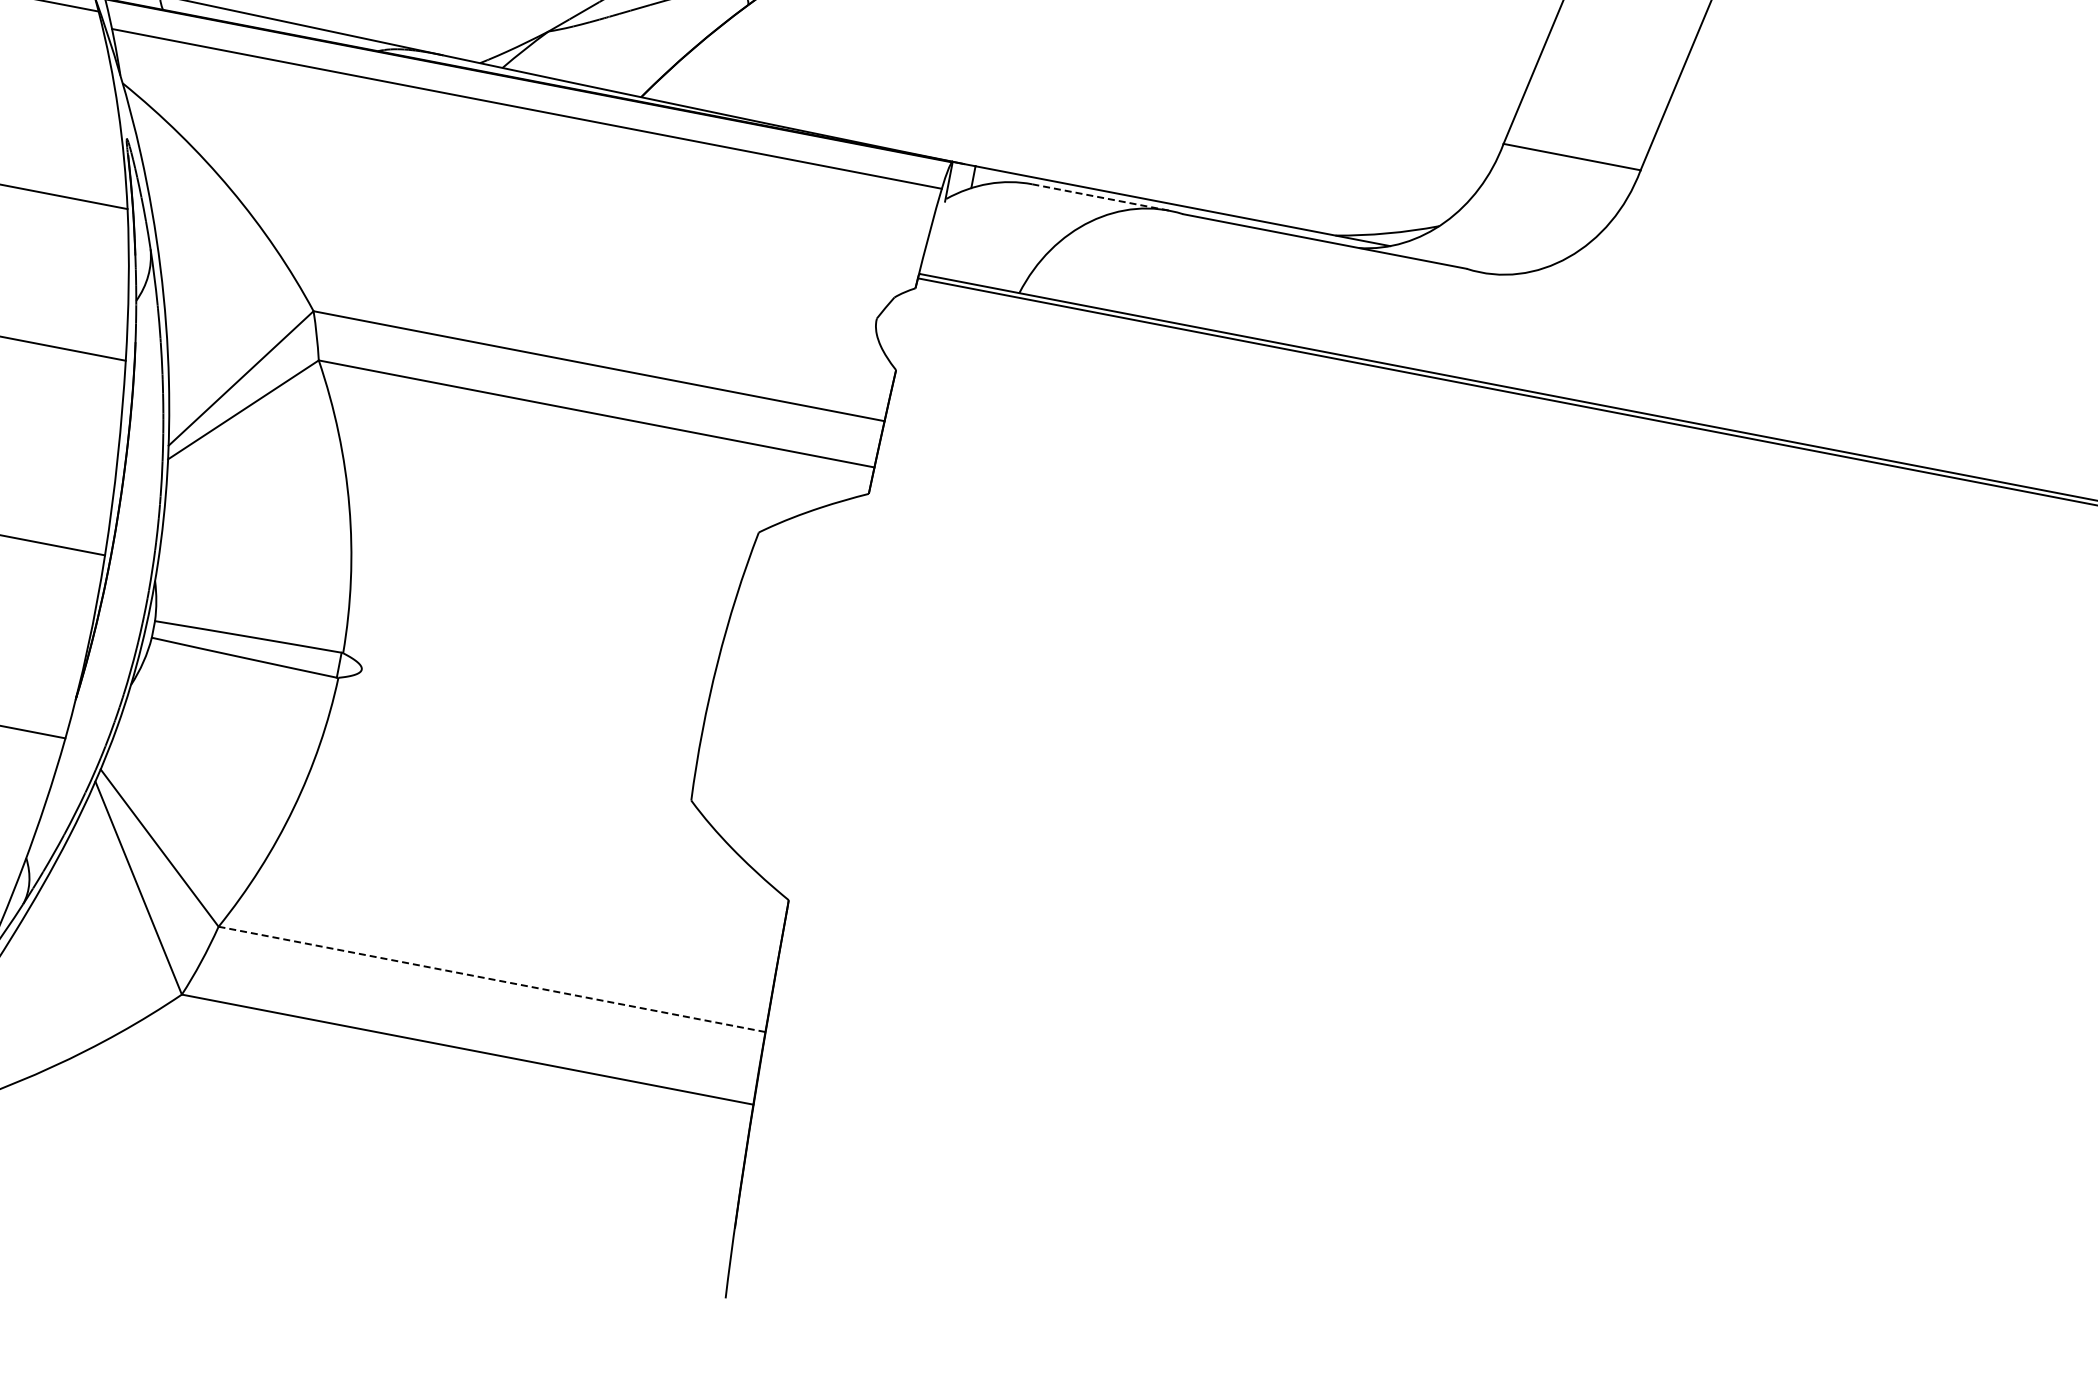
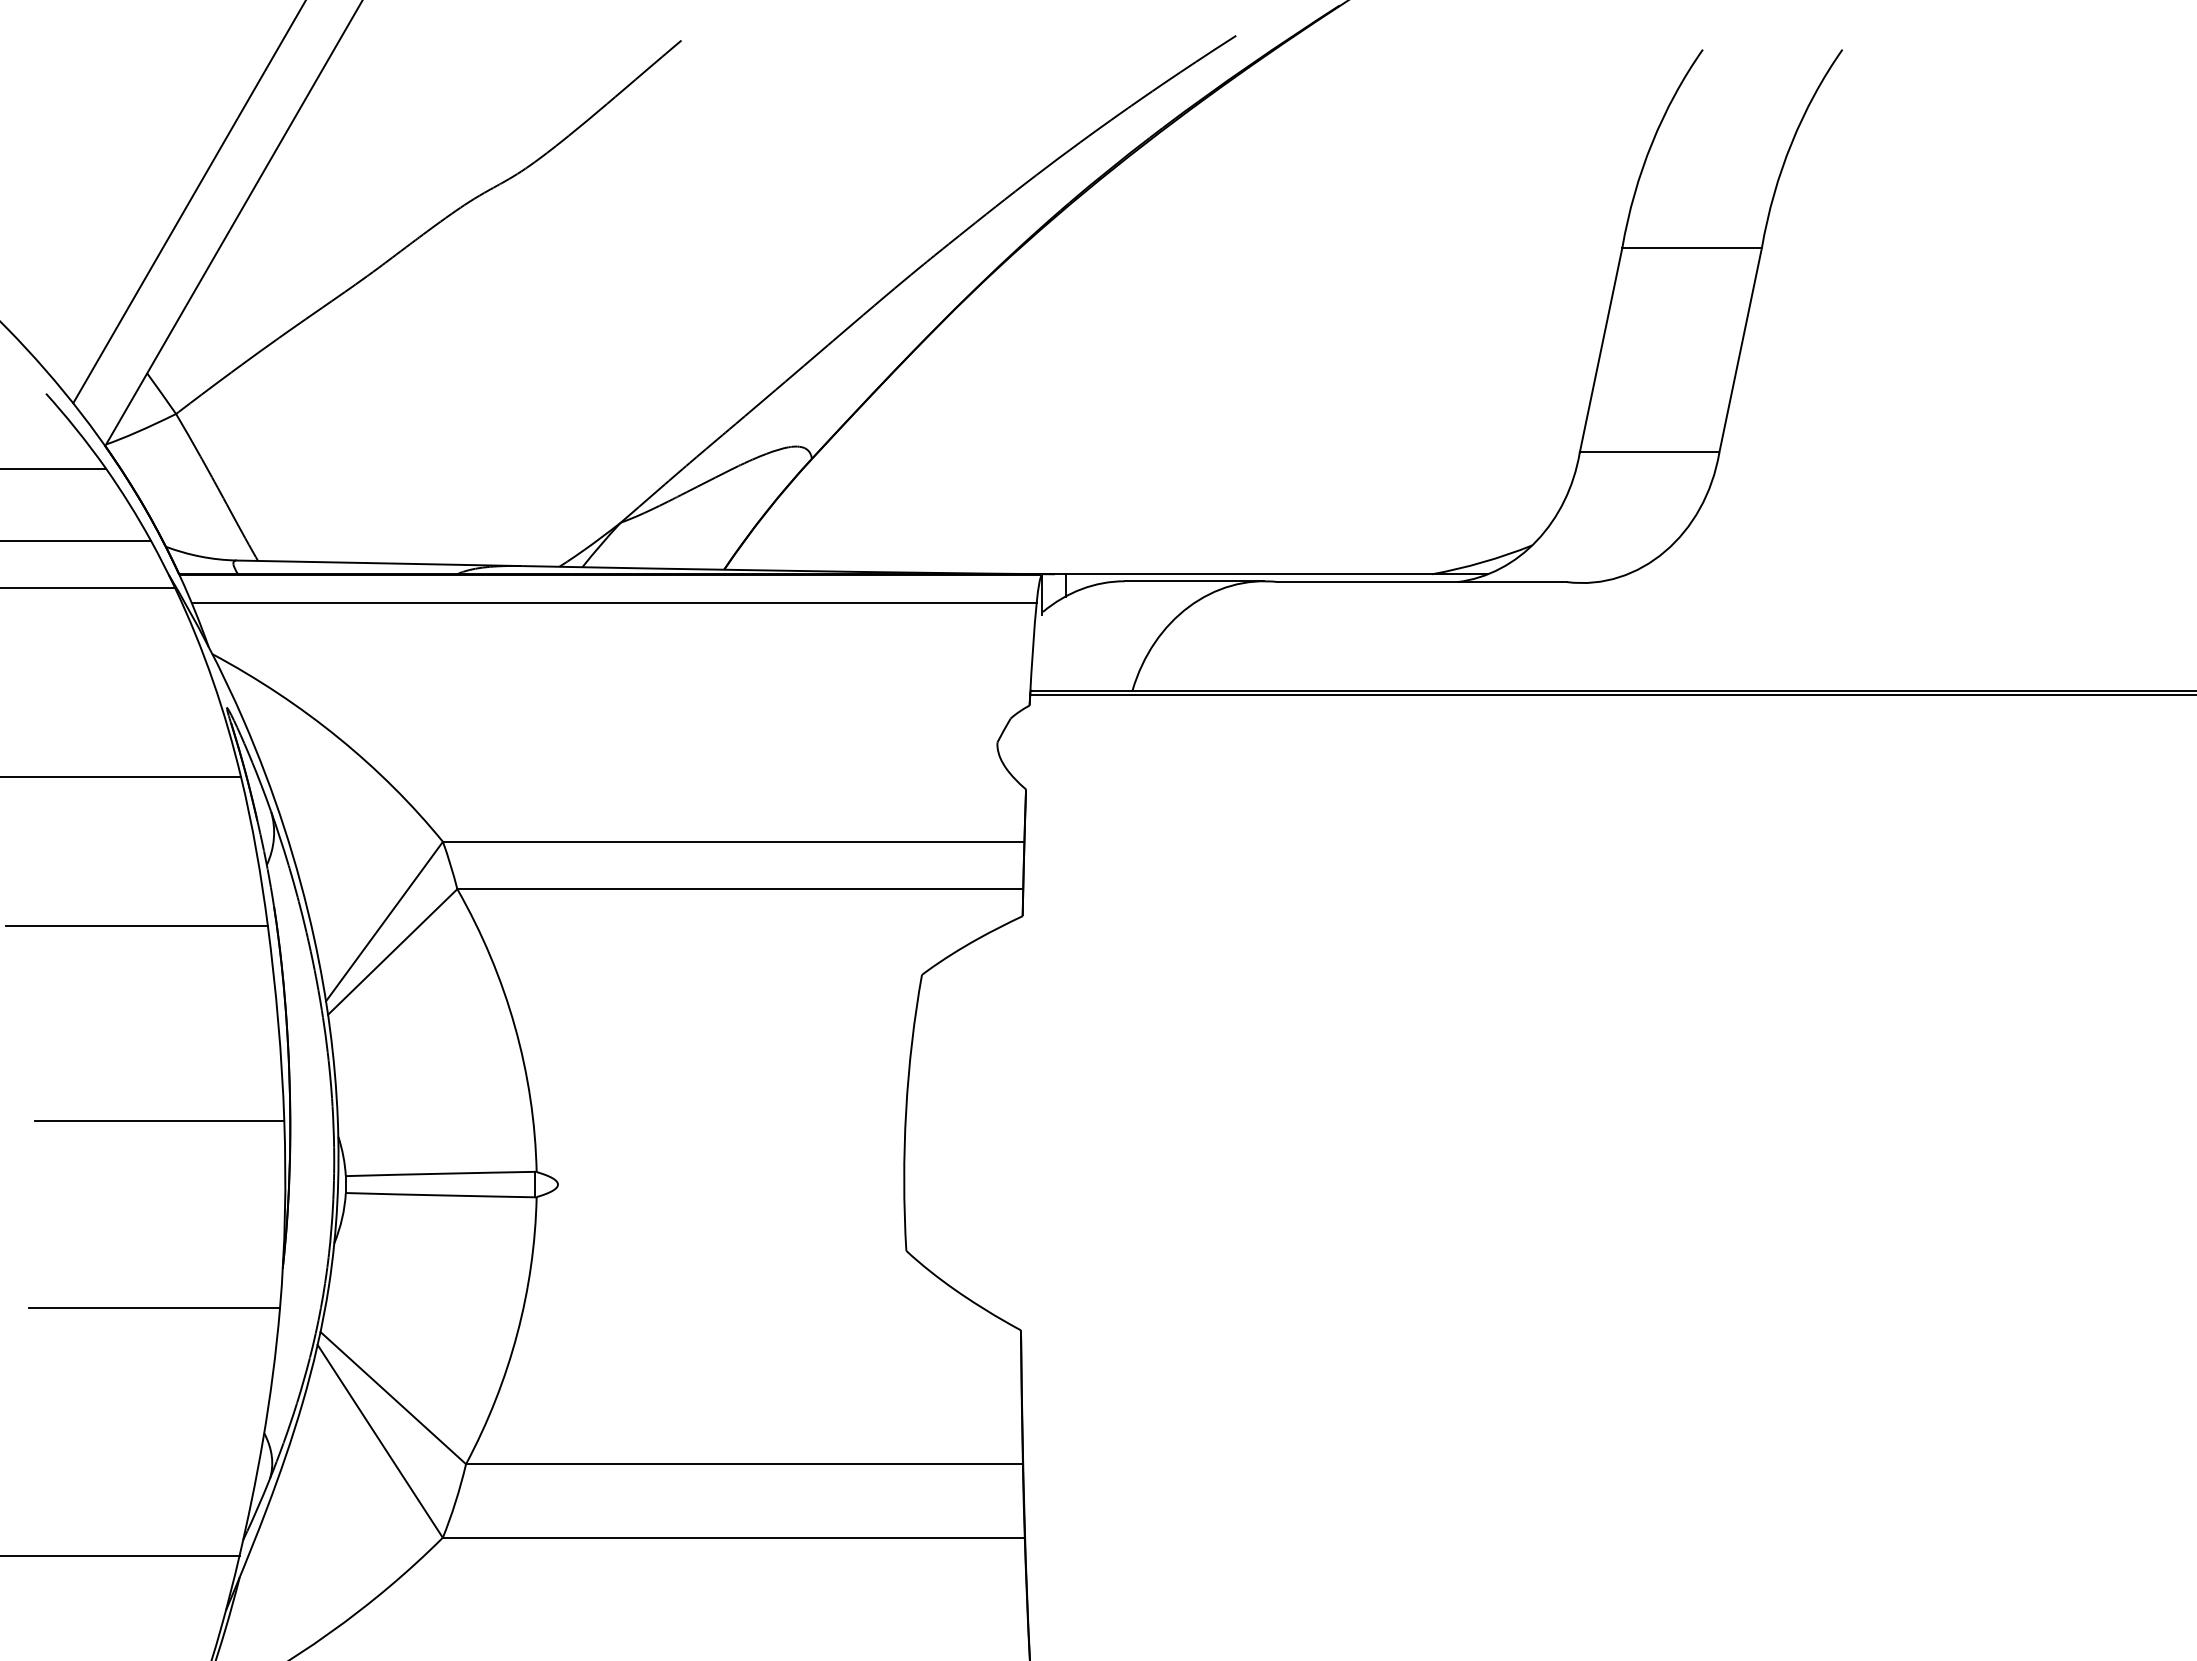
line: (1100, 197) -> (1194, 581), dashed -> solid
line: (490, 979) -> (743, 1464), dashed -> solid

